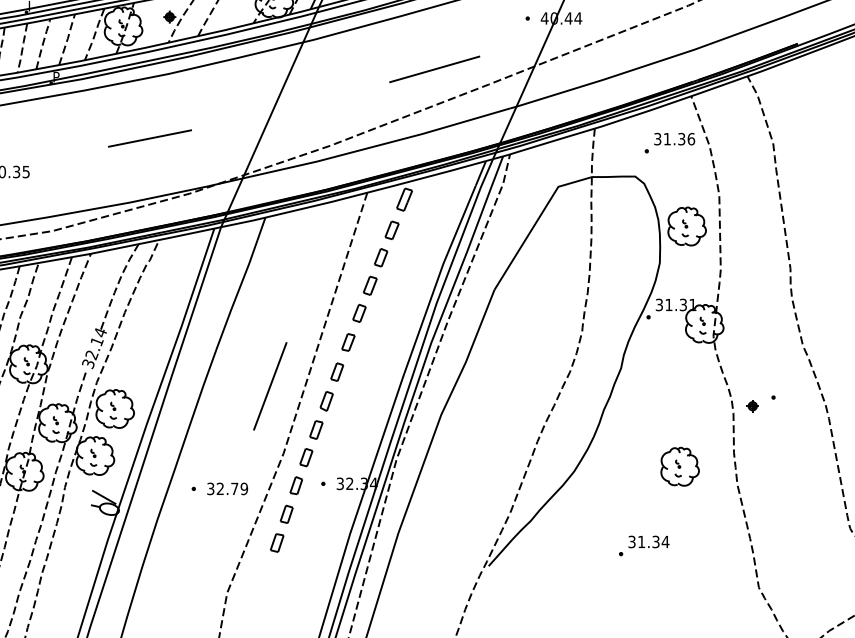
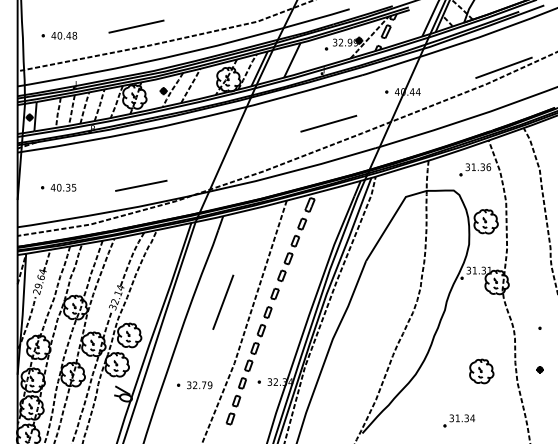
line: (150, 137) -> (141, 185), moved
line: (270, 385) -> (223, 301), moved
part: (751, 405) -> (539, 369), moved

